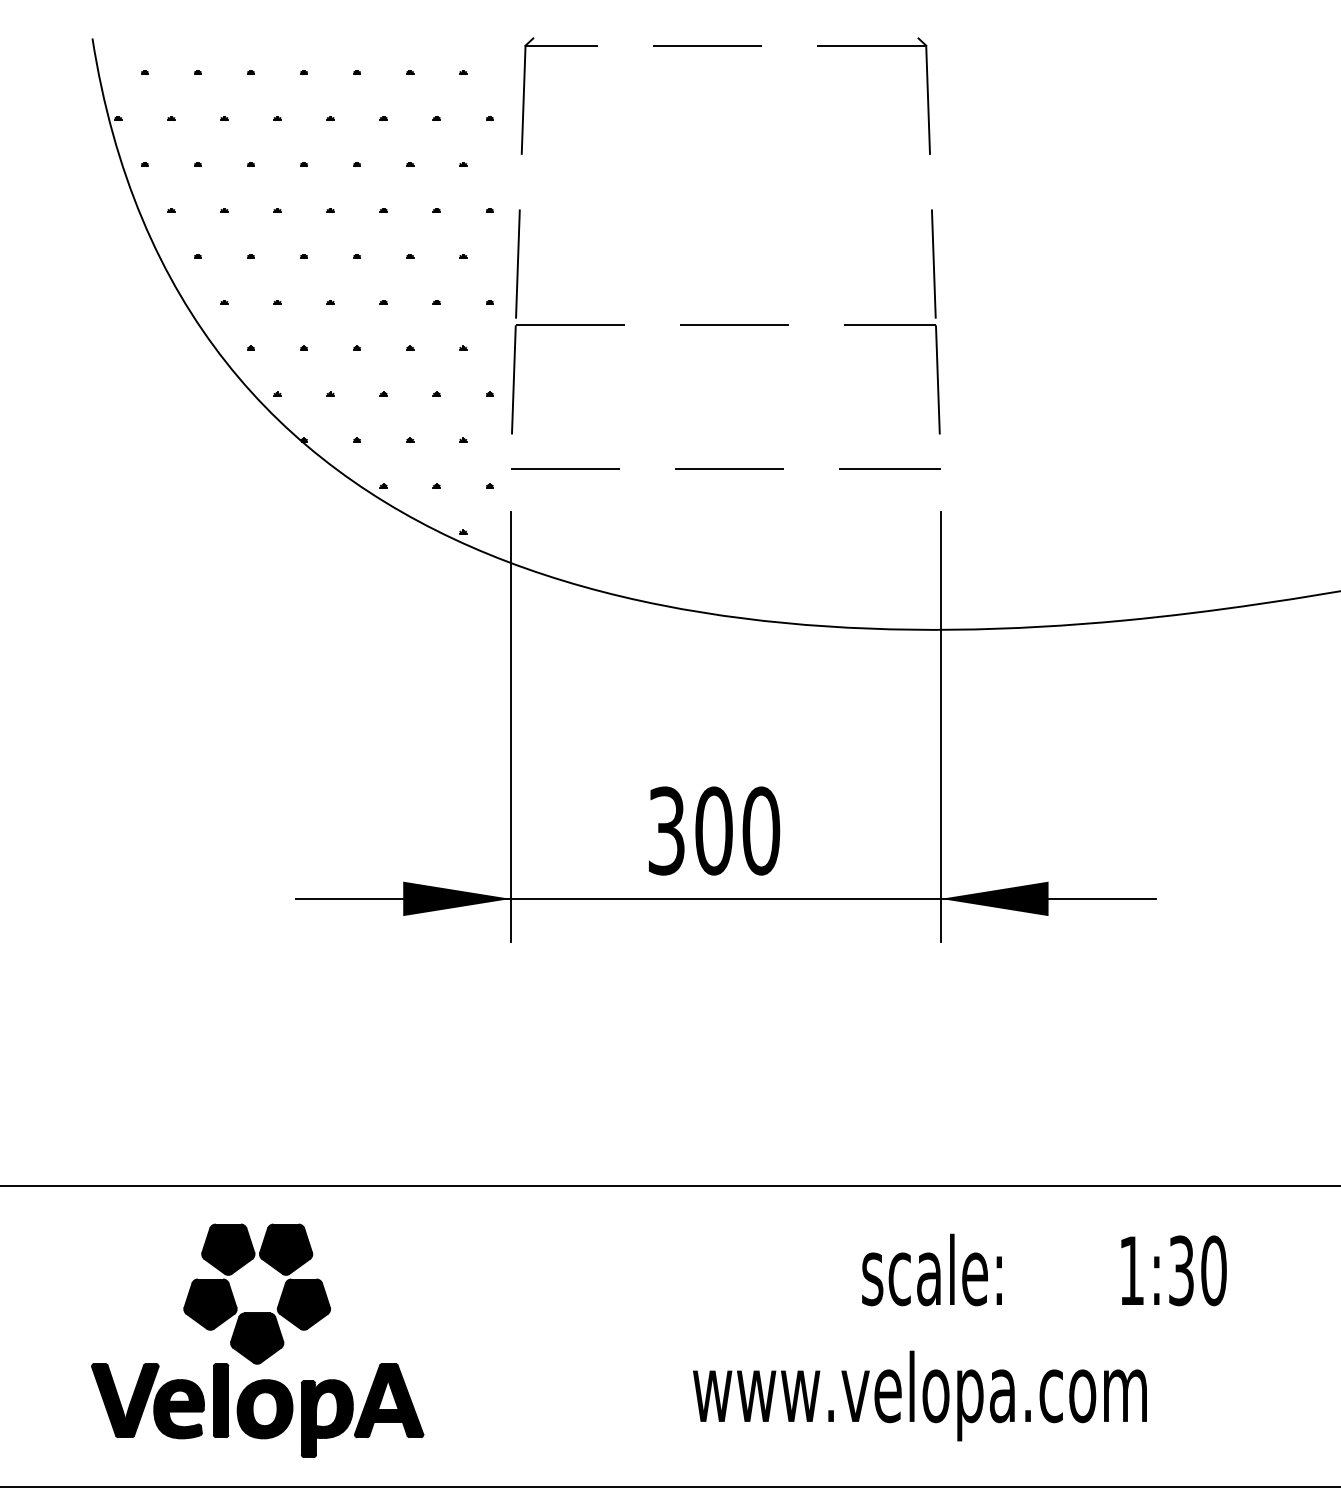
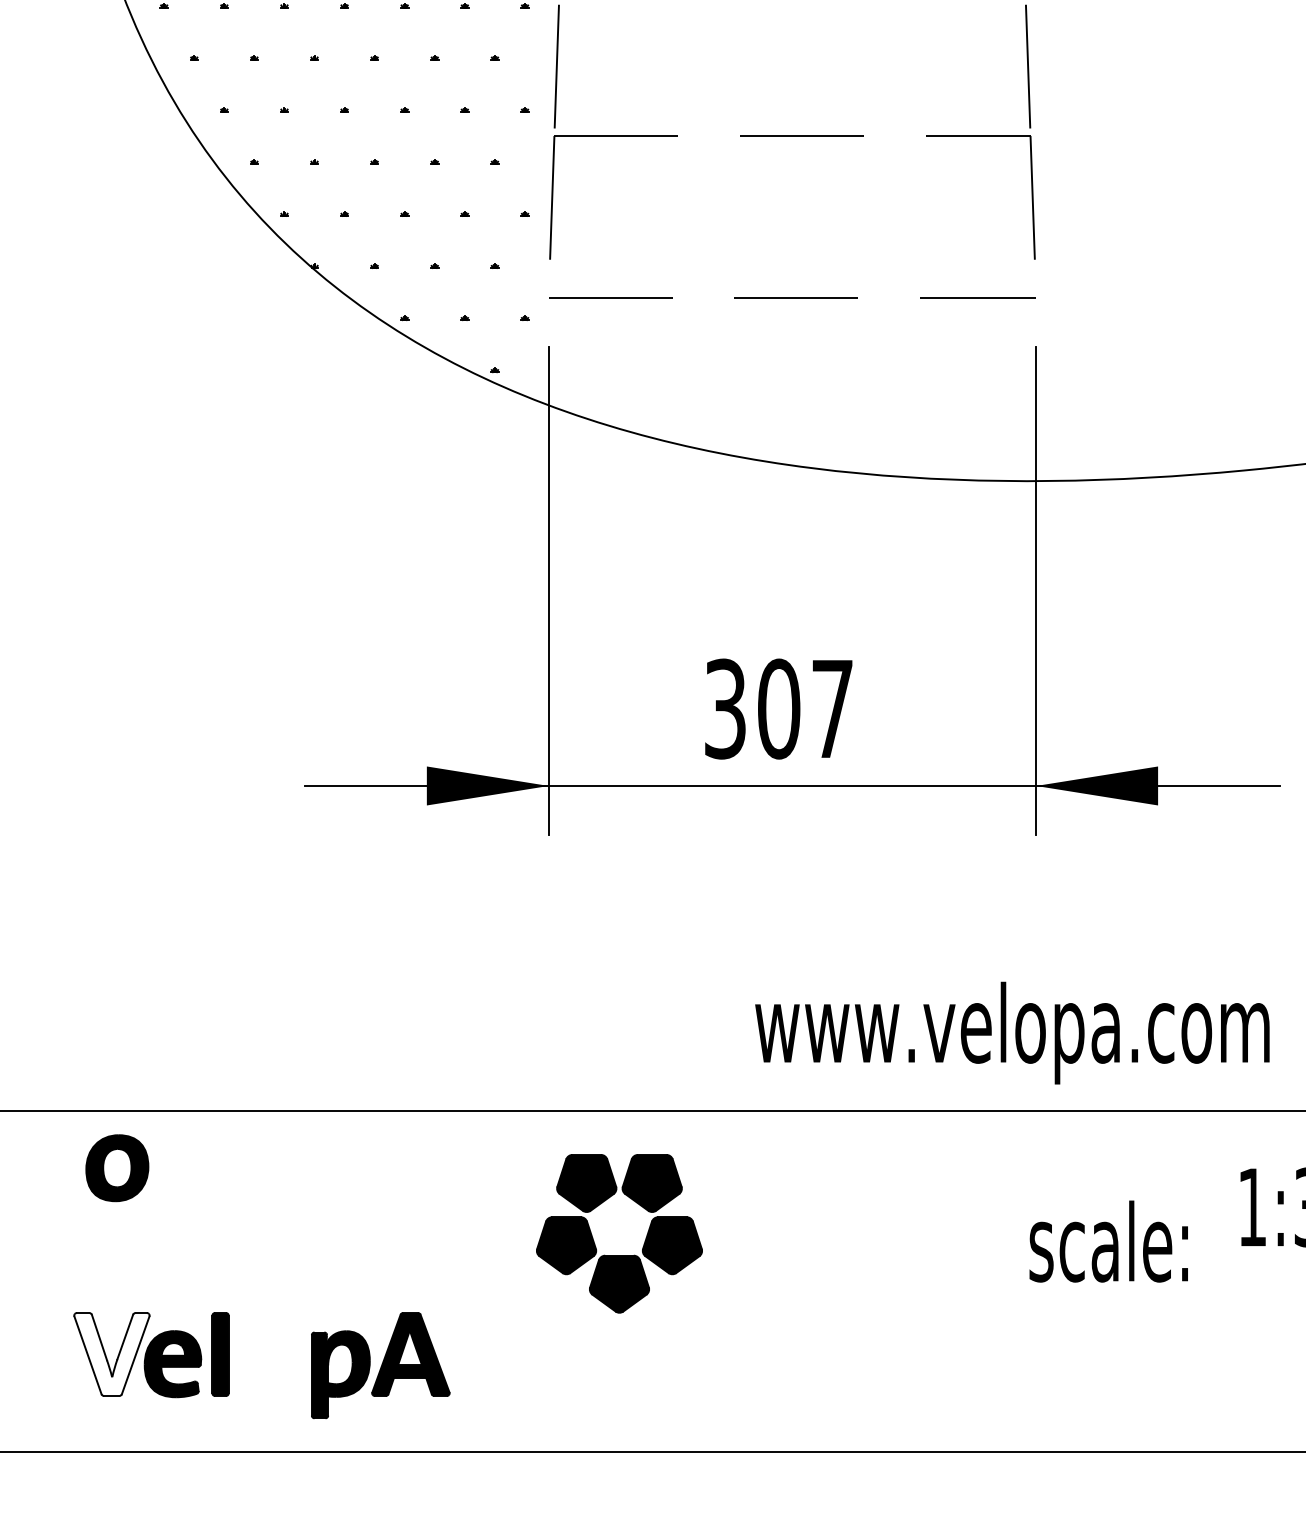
text: (761, 830) -> (832, 708), 300 -> 307
text: (931, 1269) -> (1108, 1241), moved
part: (256, 1312) -> (618, 1254), moved
text: (919, 1395) -> (1011, 1032), moved
fill: (125, 1400) -> (112, 1354), removed
part: (264, 1409) -> (116, 1168), moved

